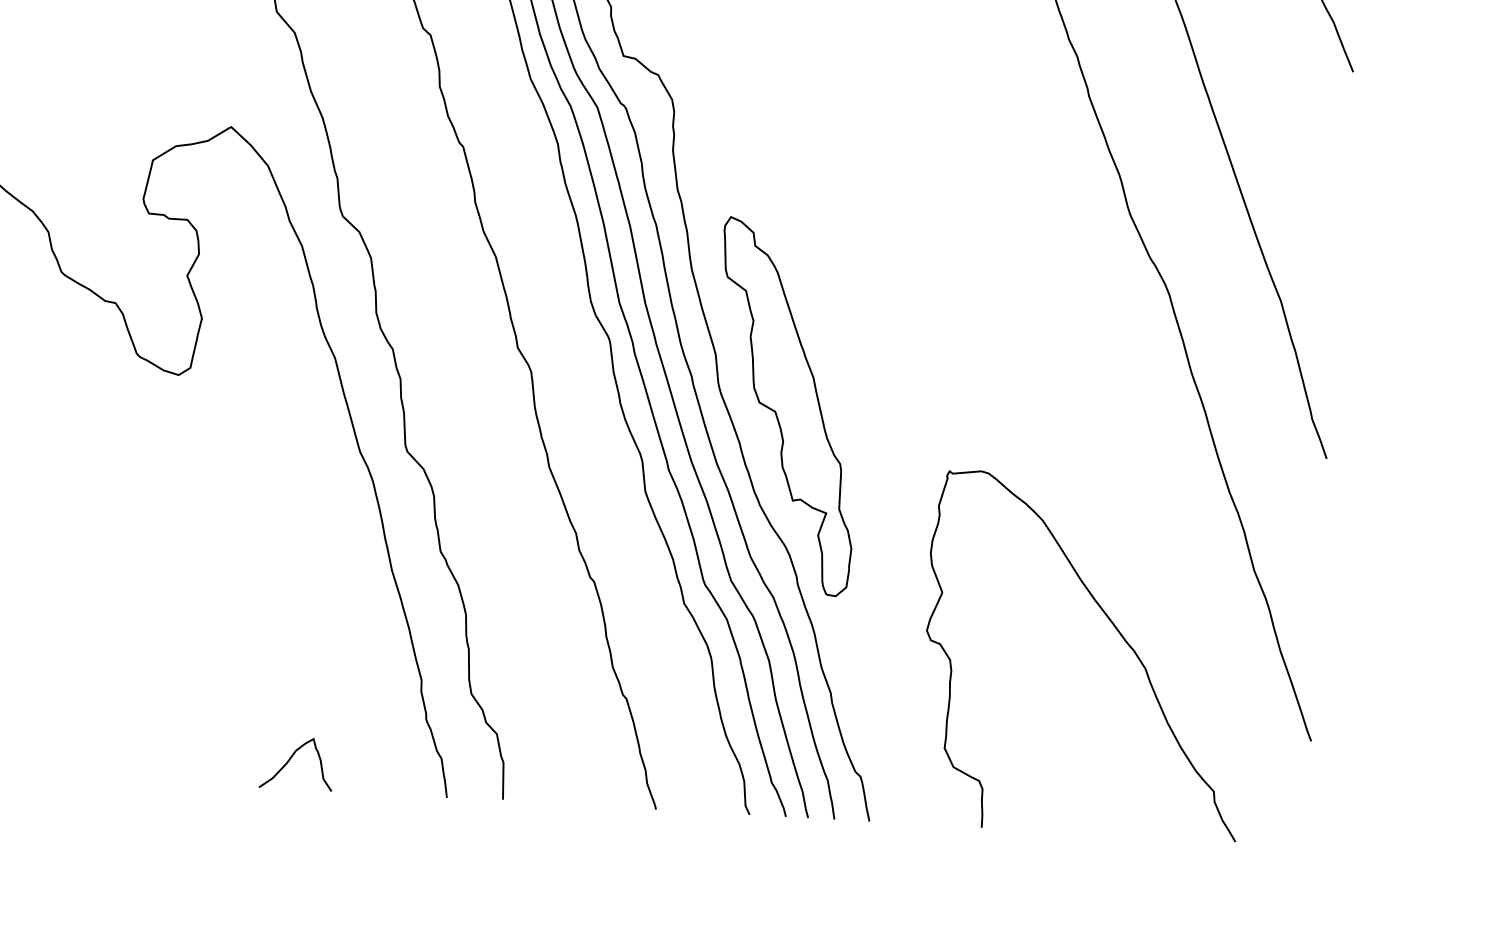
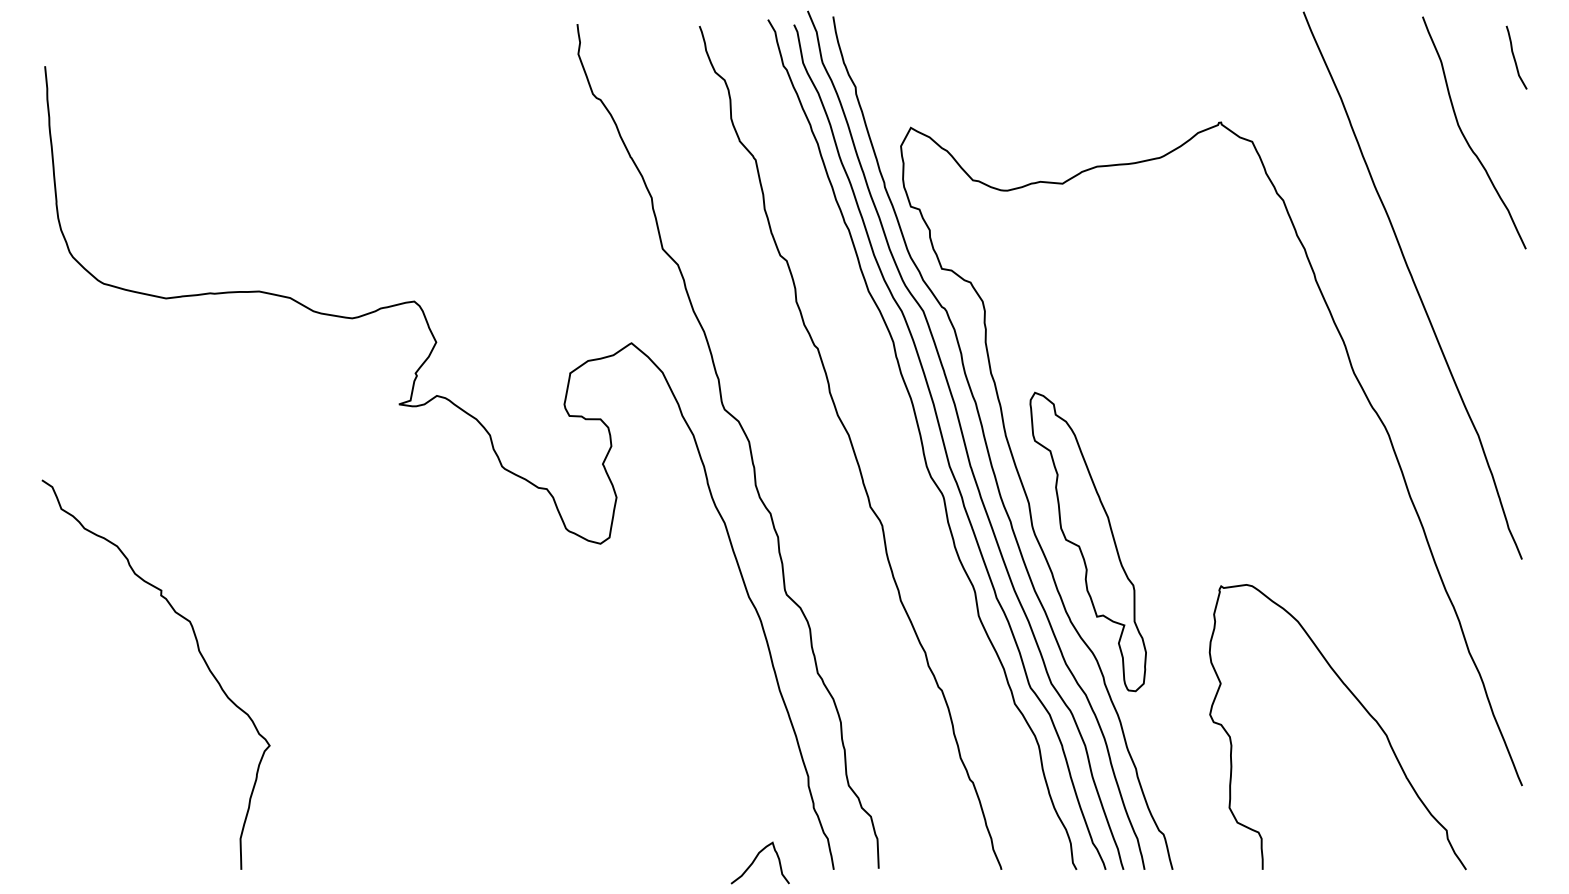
curve: (290, 759) -> (755, 860), moved

